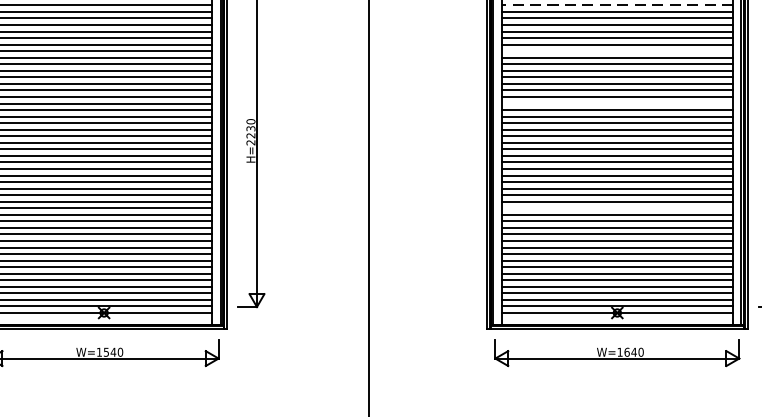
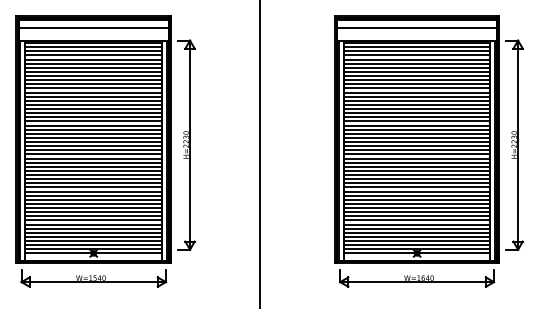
line: (617, 5) -> (417, 59), dashed -> solid
line: (617, 51) -> (417, 88), added
line: (617, 103) -> (417, 121), added
line: (617, 208) -> (417, 187), added

